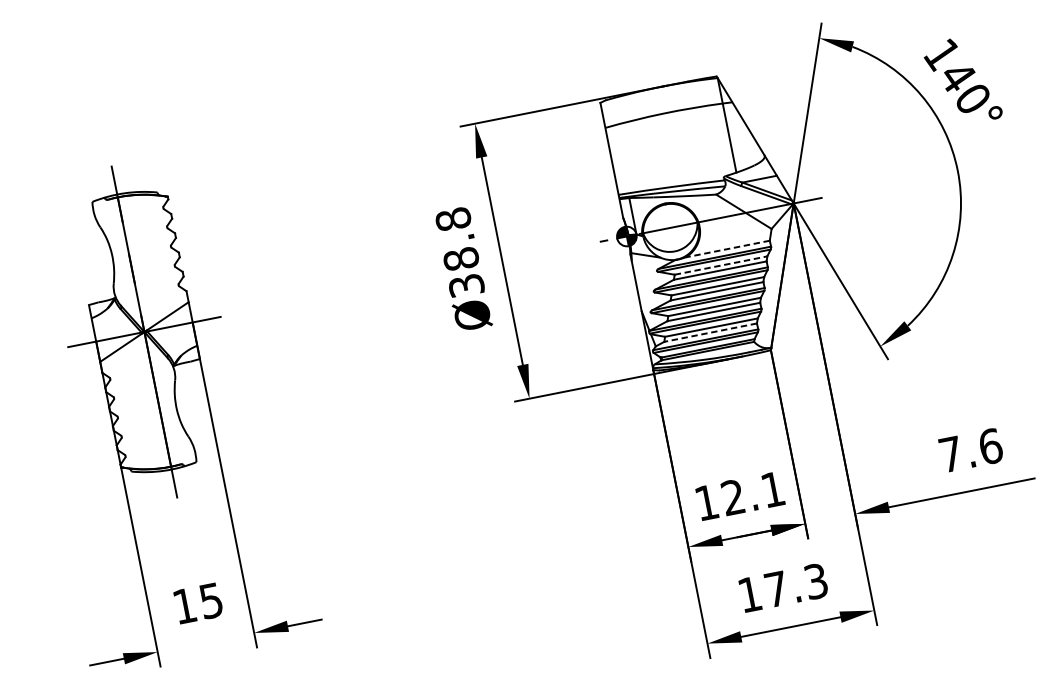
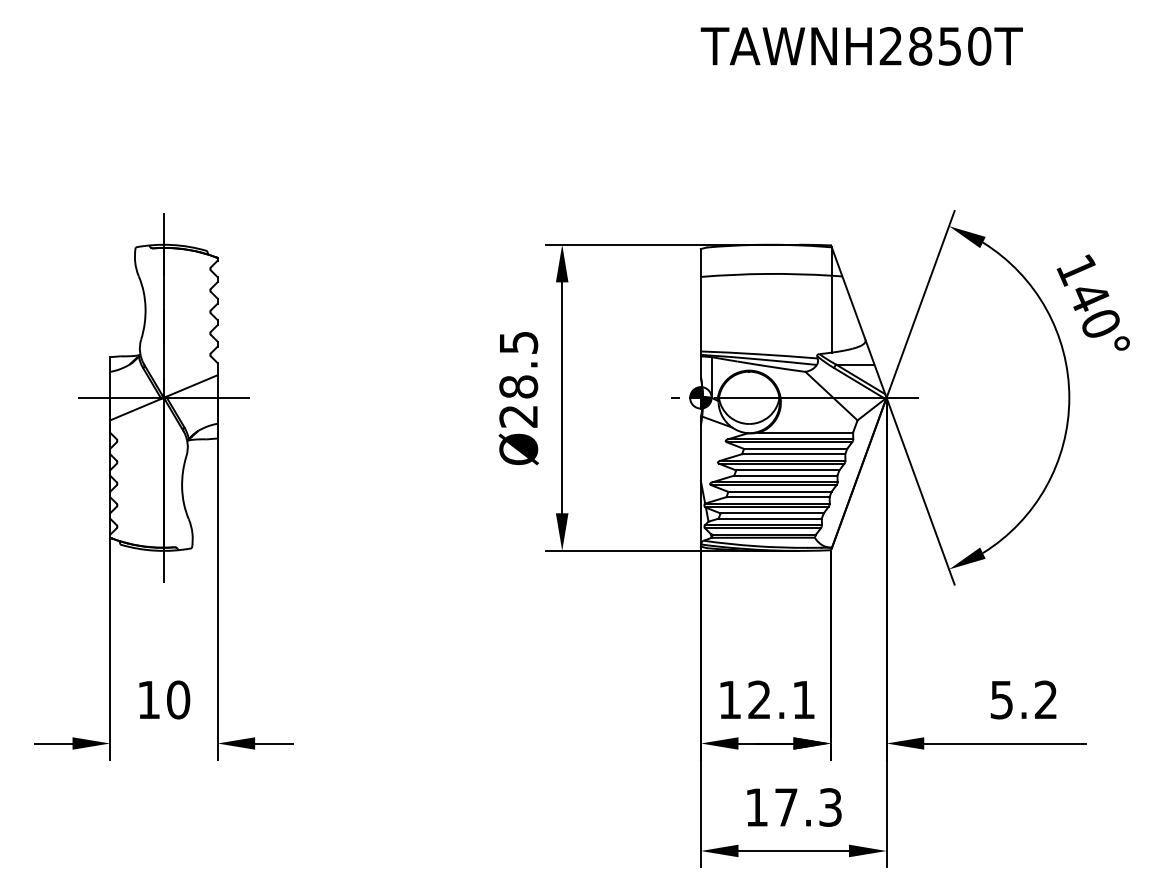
line: (726, 249) -> (805, 432), dashed -> solid
text: (459, 252) -> (518, 379), Ø38.8 -> Ø28.5
line: (720, 265) -> (795, 448), dashed -> solid
line: (710, 332) -> (770, 518), dashed -> solid
text: (970, 450) -> (1023, 699), 7.6 -> 5.2
text: (211, 600) -> (178, 699), 15 -> 10

